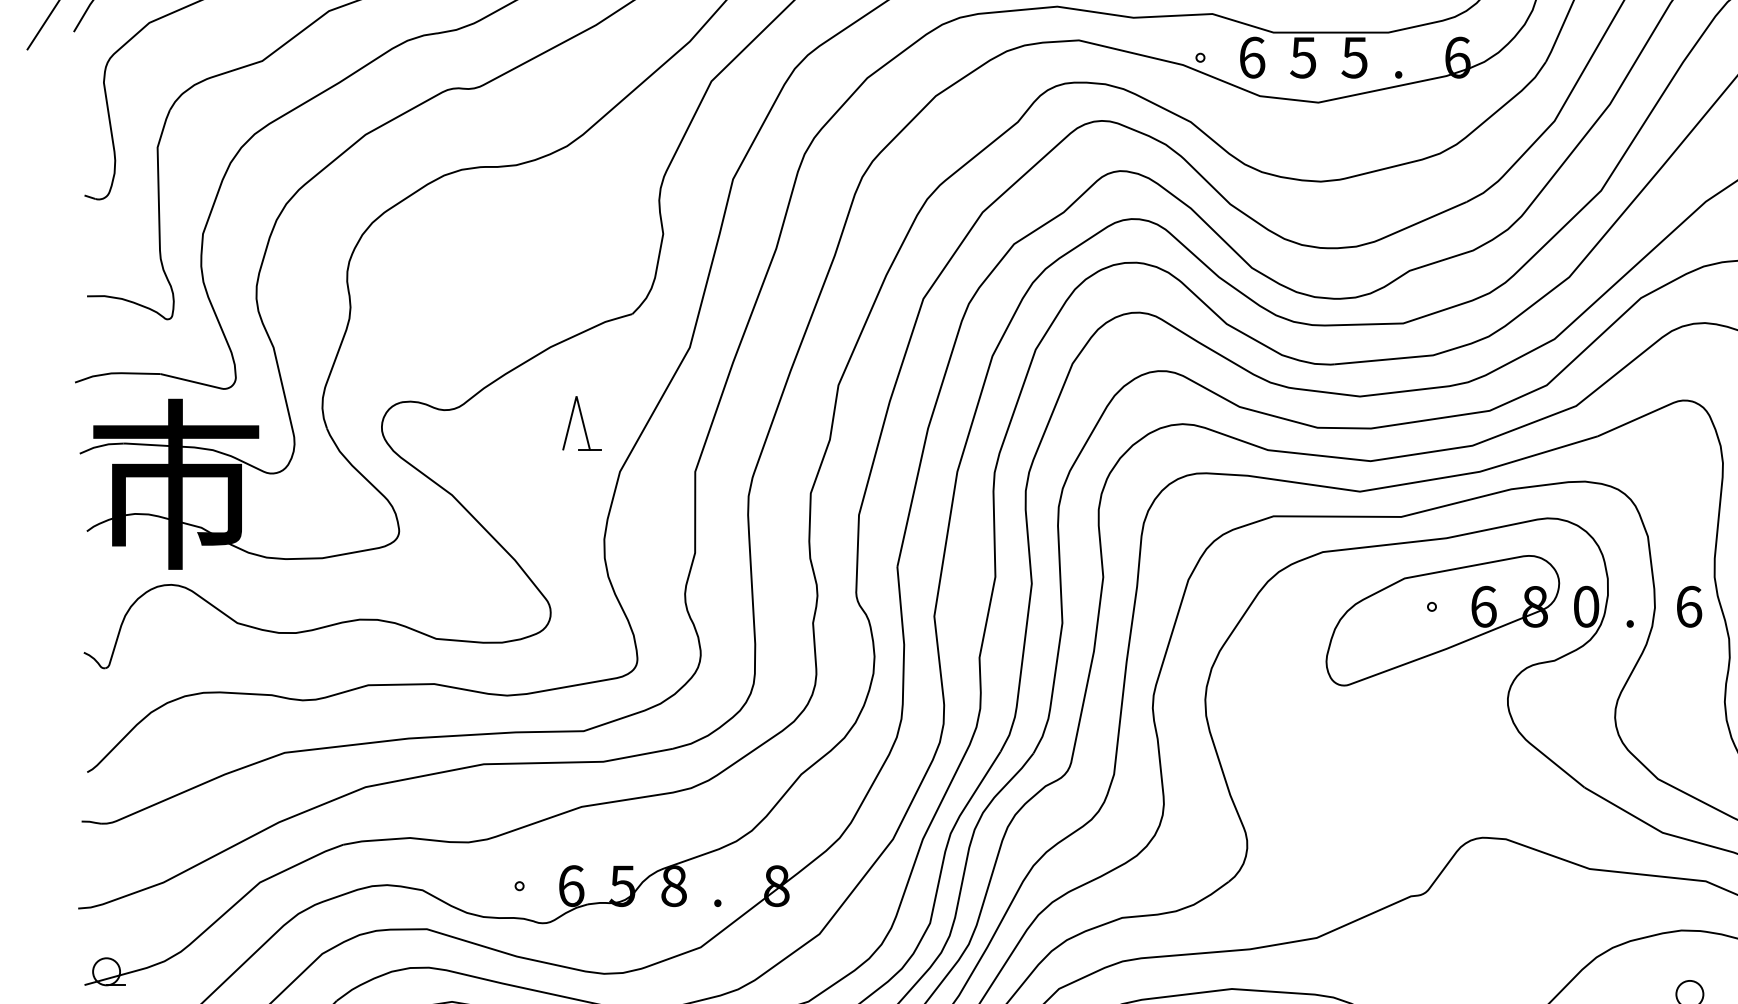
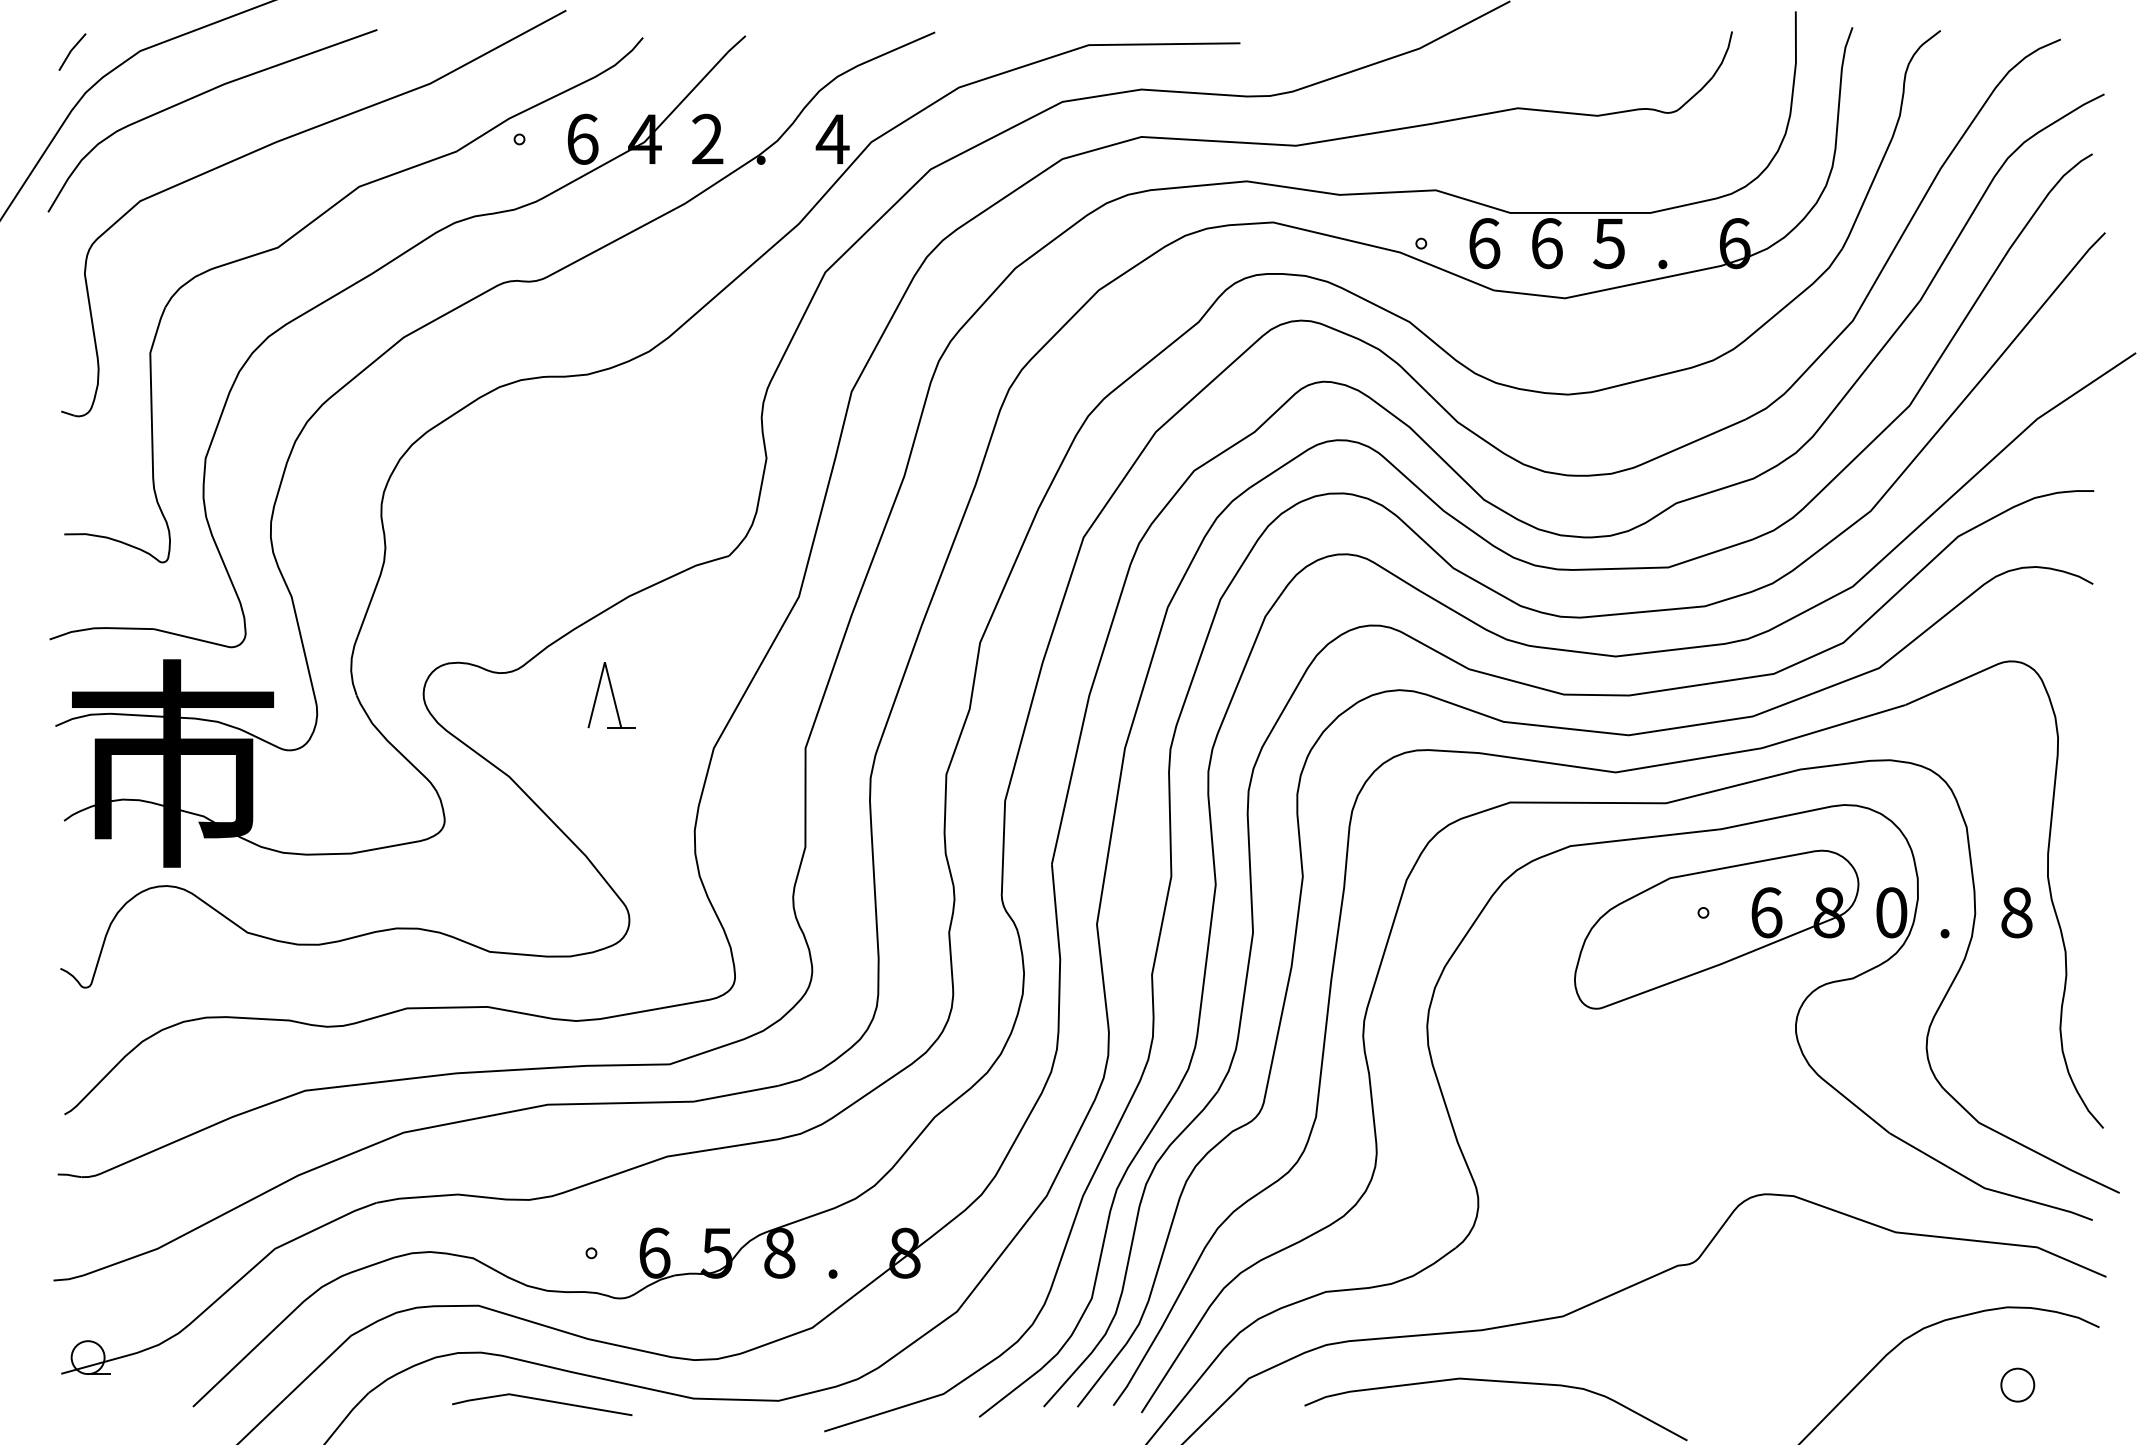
text: (1303, 57) -> (1546, 243), 5 -> 6
part: (581, 423) -> (611, 695), moved
text: (1688, 606) -> (2016, 912), 6 -> 8

